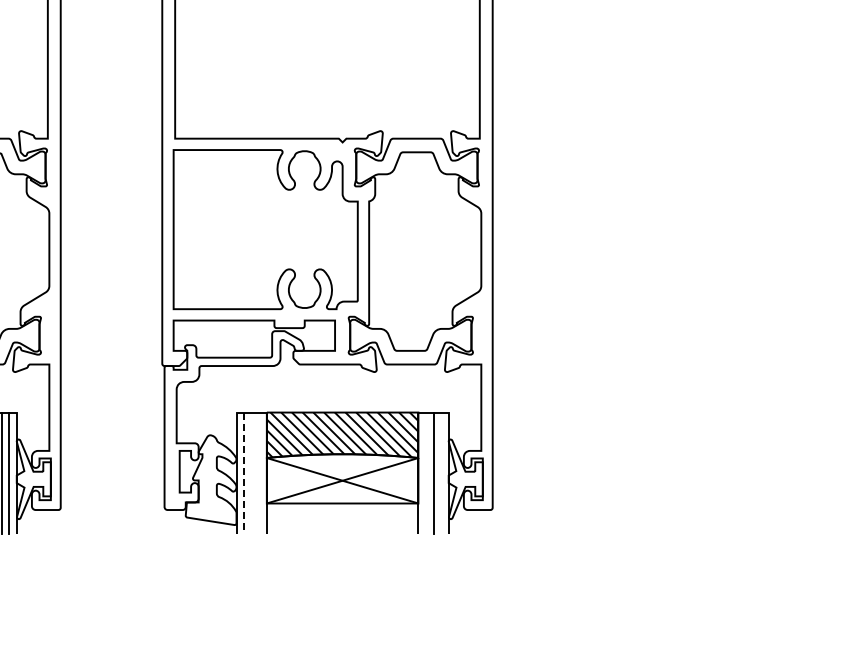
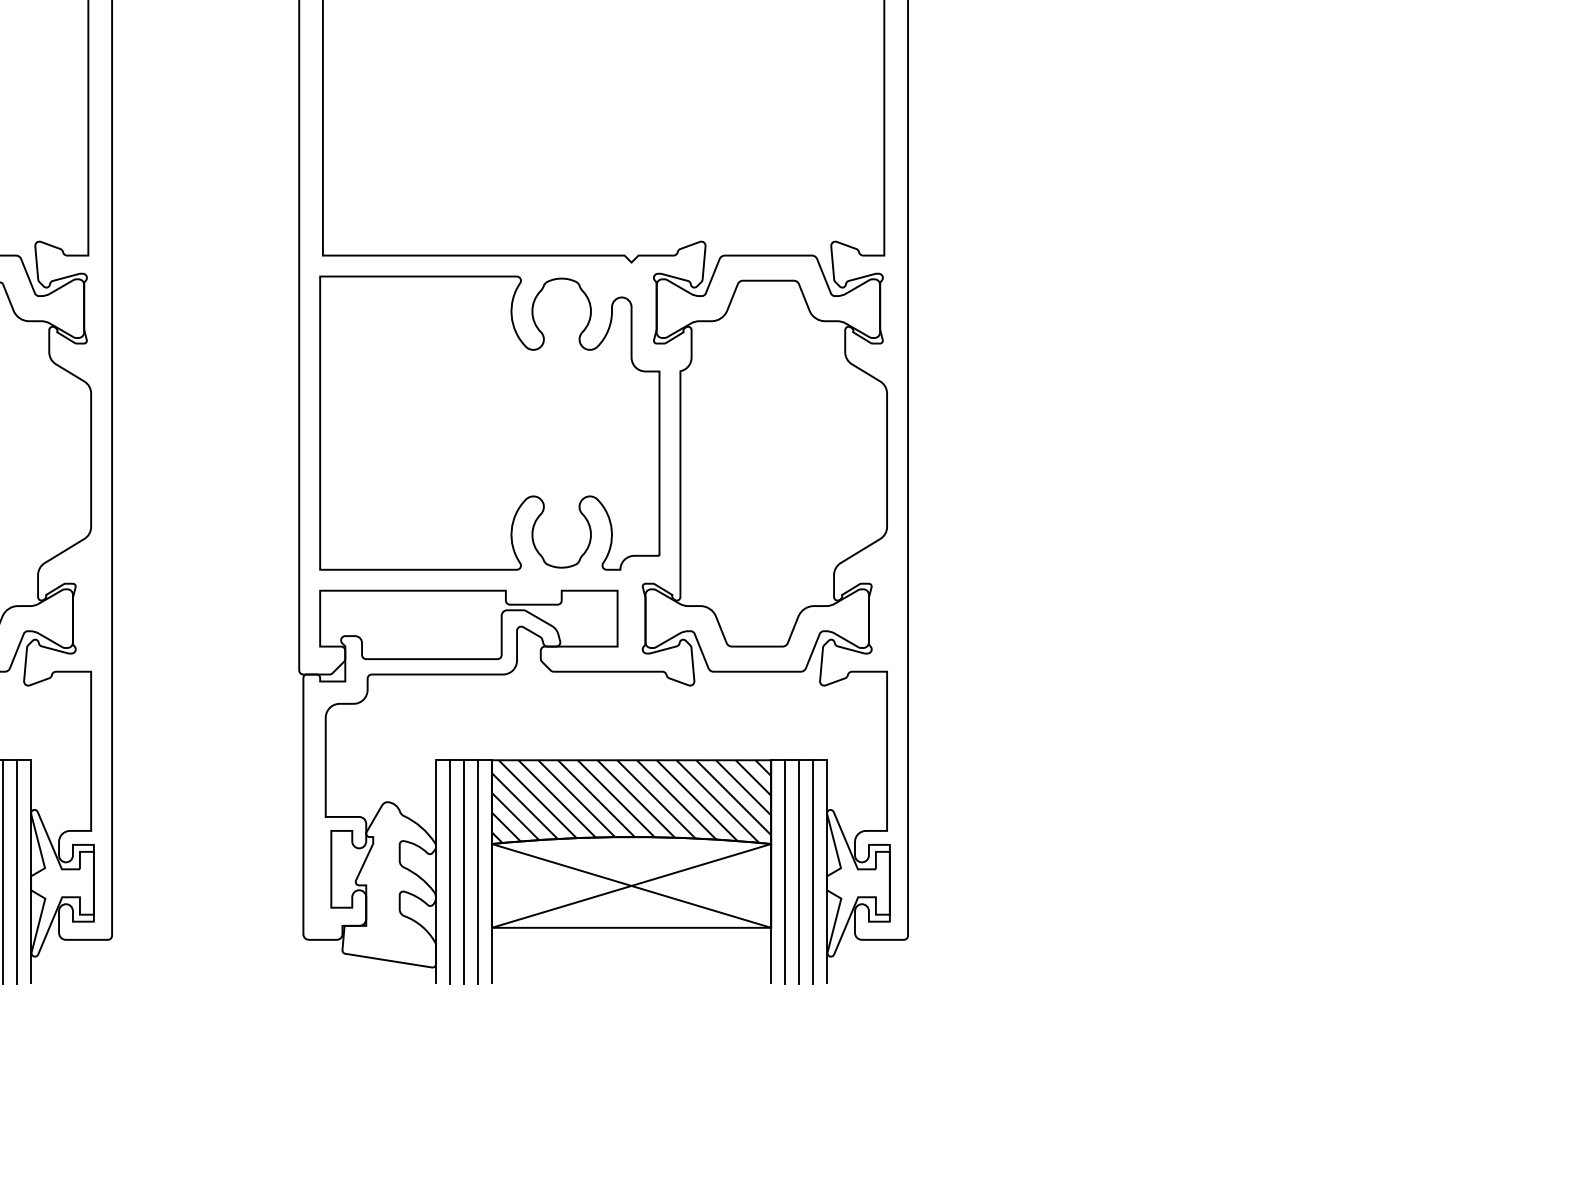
line: (251, 472) -> (463, 870), added
line: (259, 472) -> (478, 870), added
line: (426, 472) -> (786, 870), added
line: (441, 472) -> (813, 870), added
line: (244, 473) -> (450, 872), dashed -> solid

